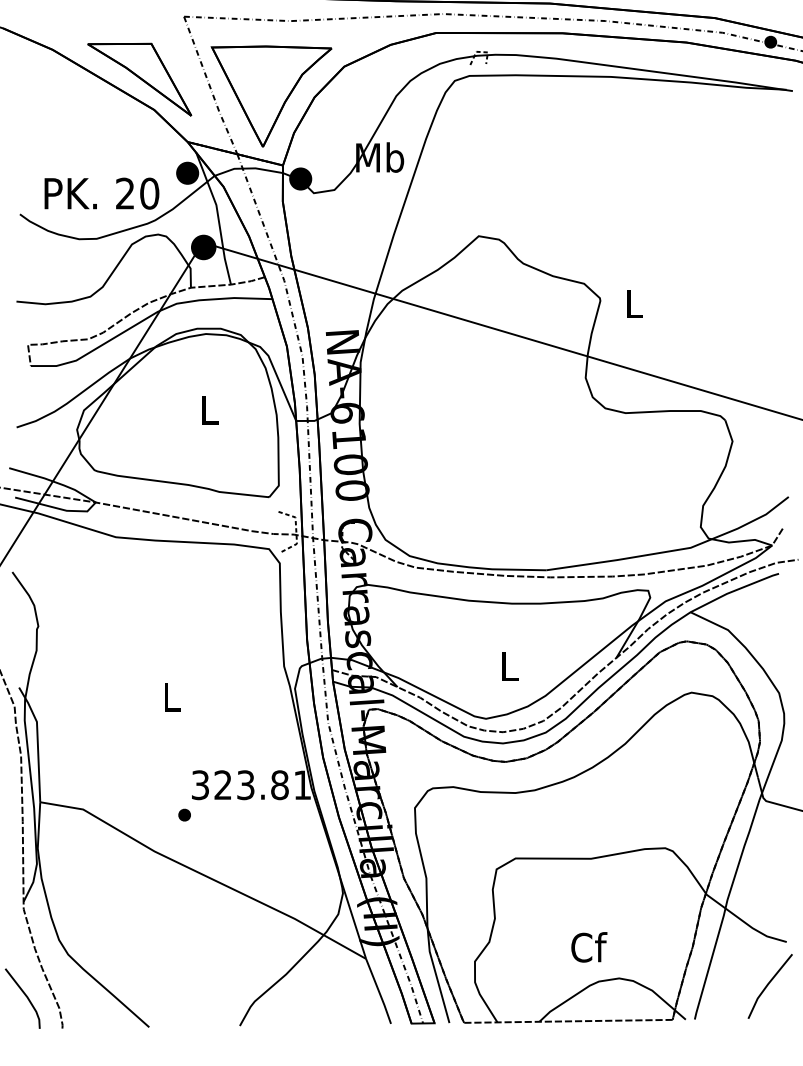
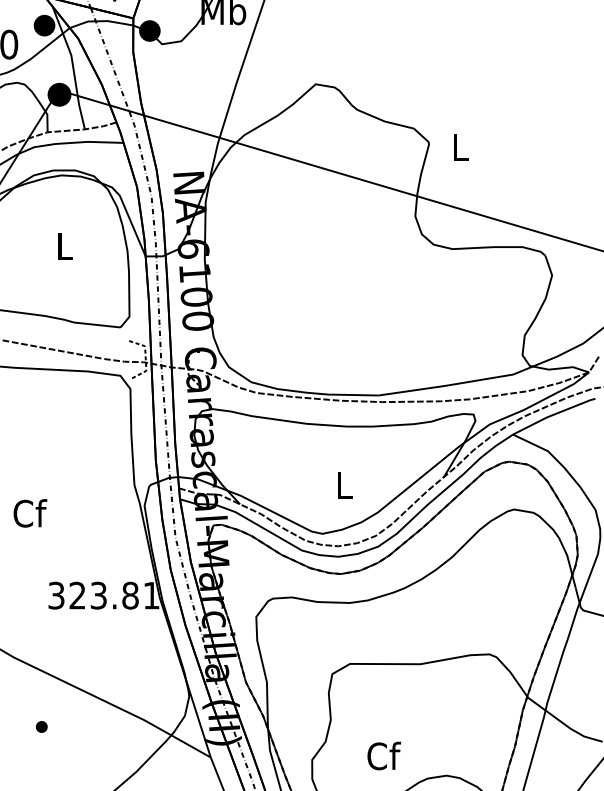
text: (172, 696) -> (30, 513), L -> Cf
part: (184, 814) -> (41, 726), moved
text: (589, 947) -> (384, 756), moved

